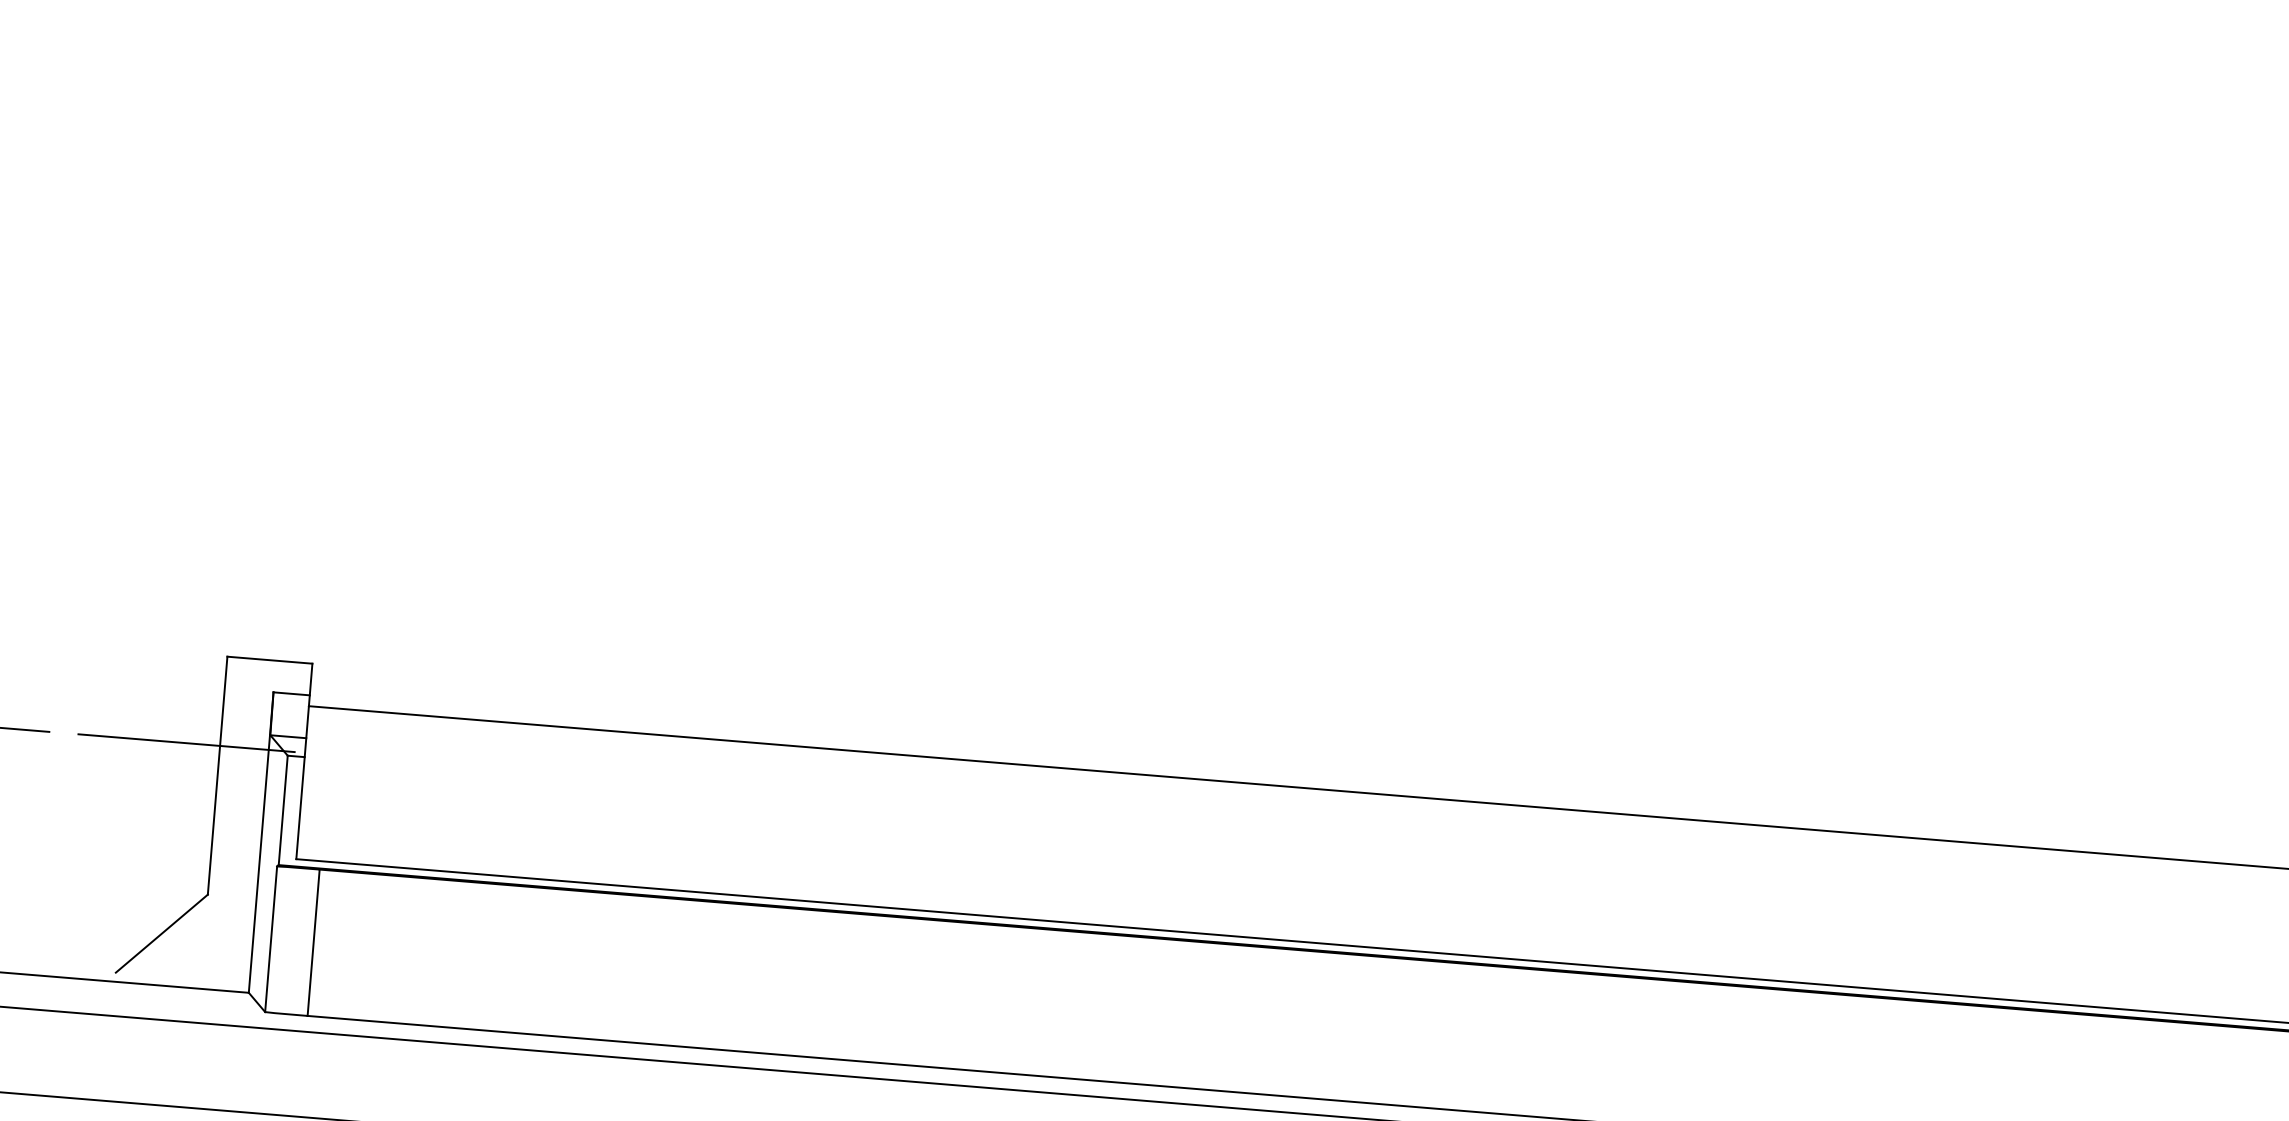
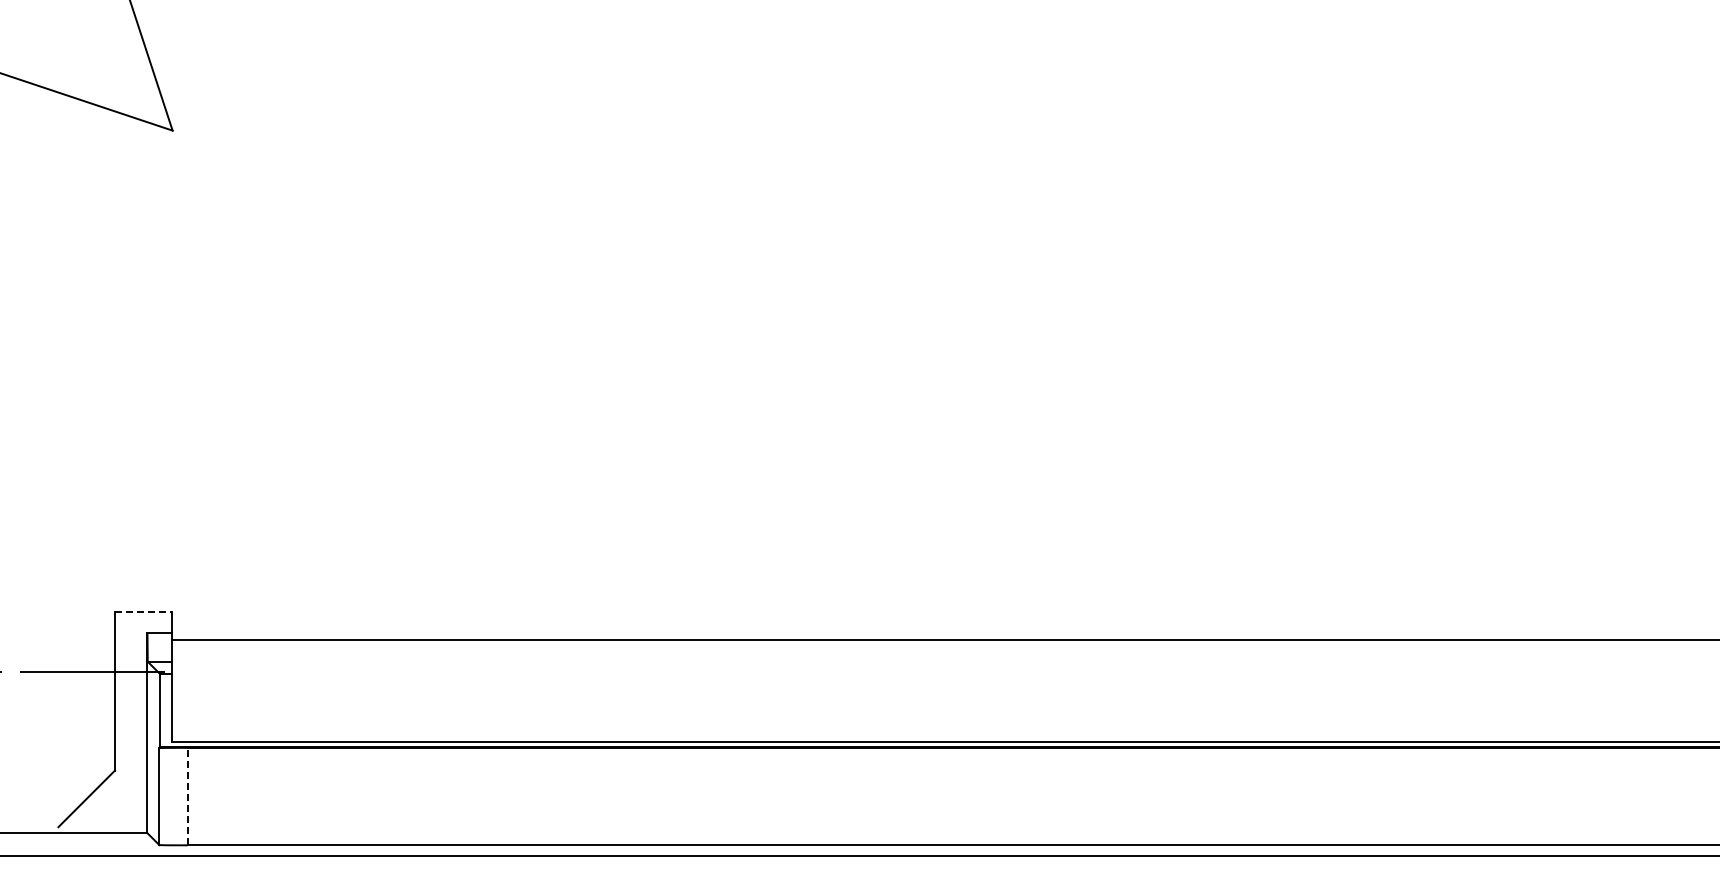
line: (270, 660) -> (143, 612), solid -> dashed
line: (313, 942) -> (187, 796), solid -> dashed

